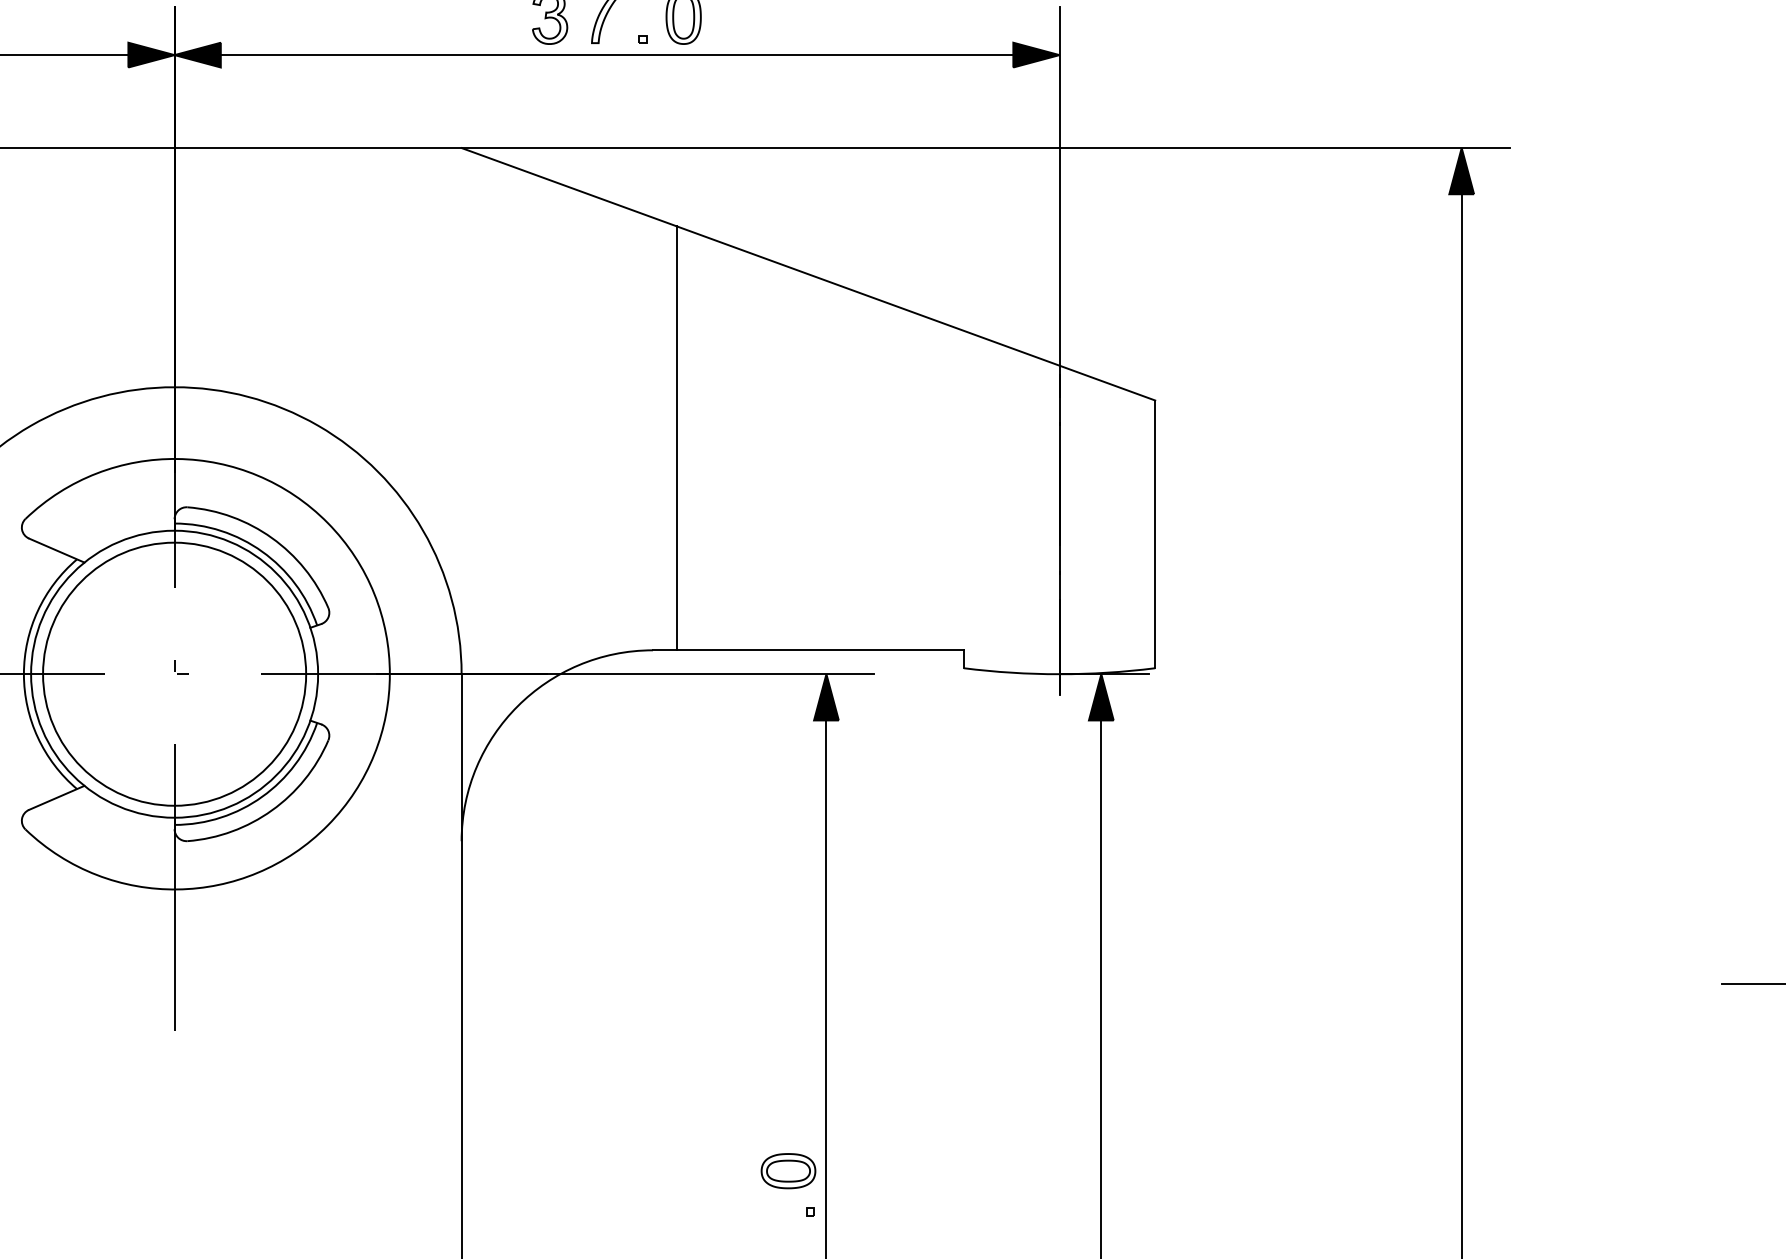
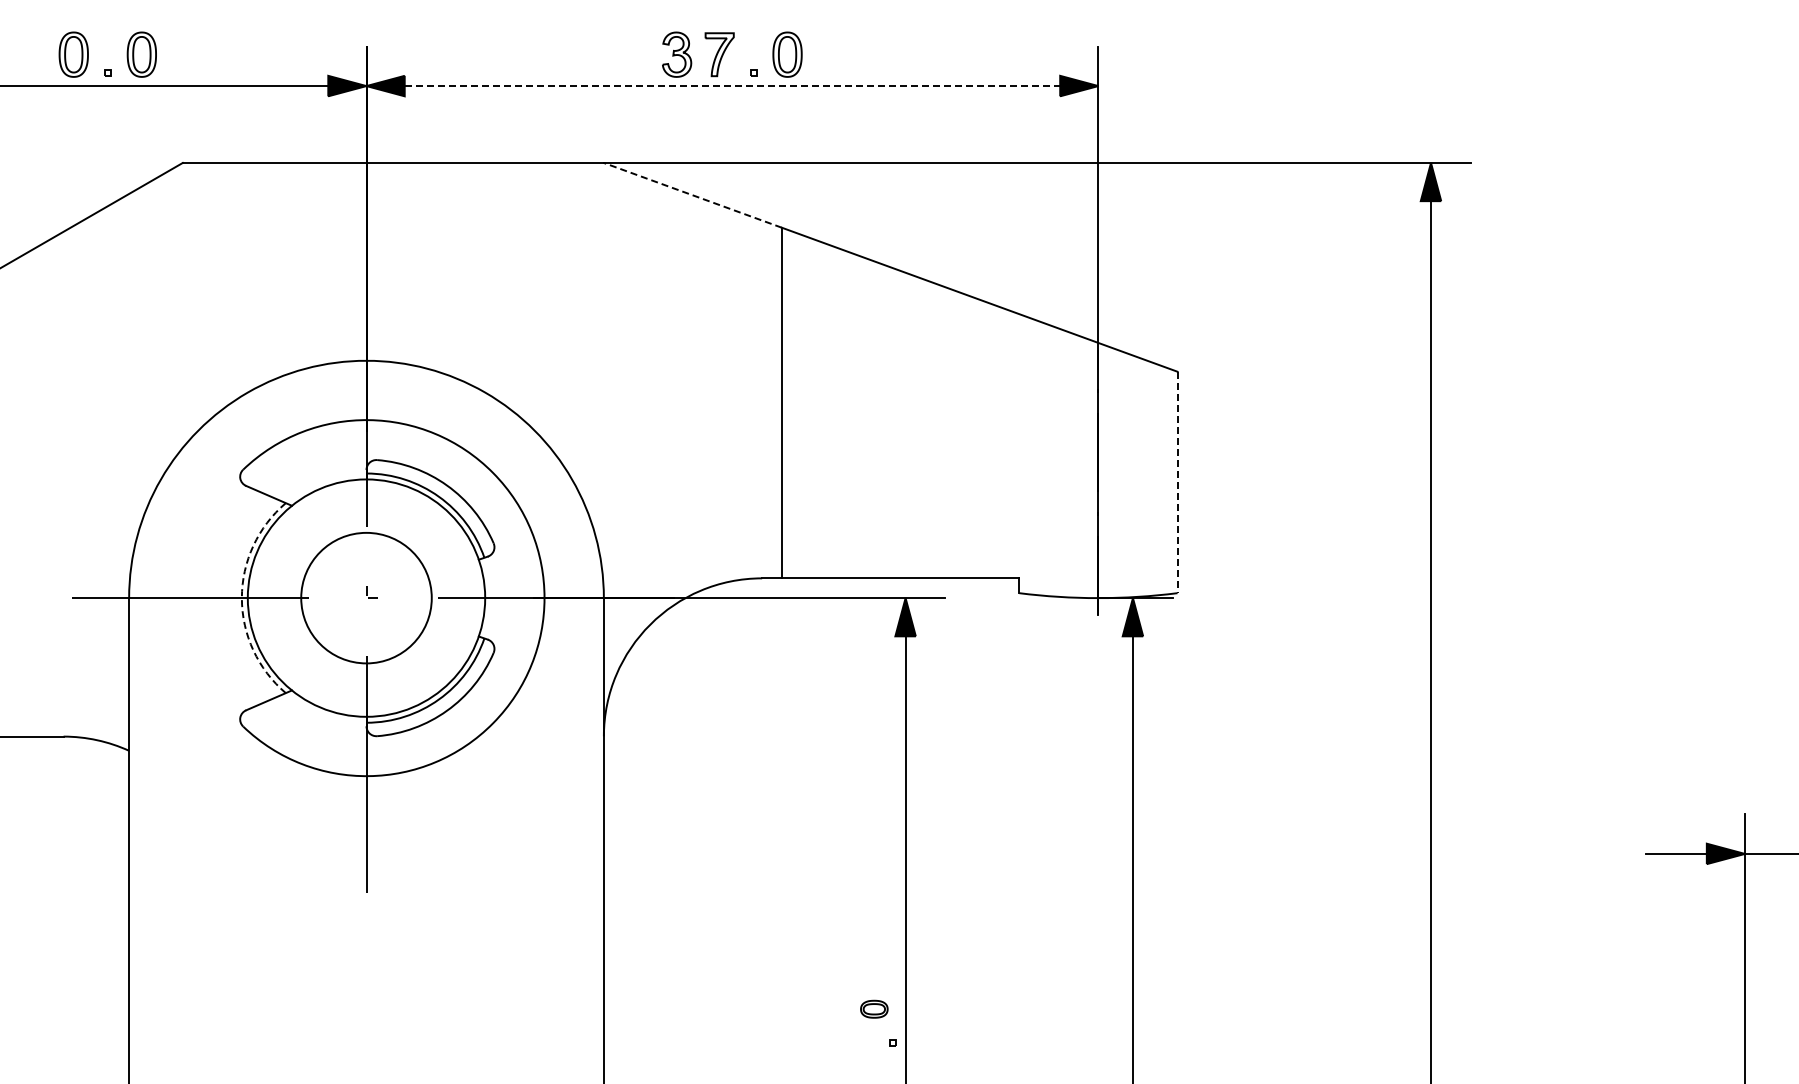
line: (617, 55) -> (732, 86), solid -> dashed
line: (568, 187) -> (692, 195), solid -> dashed
line: (1155, 534) -> (1177, 482), solid -> dashed
circle: (174, 673) -> (366, 597), size x0.6
arc: (23, 674) -> (241, 598), solid -> dashed
part: (788, 1171) -> (874, 1009), size x0.6

